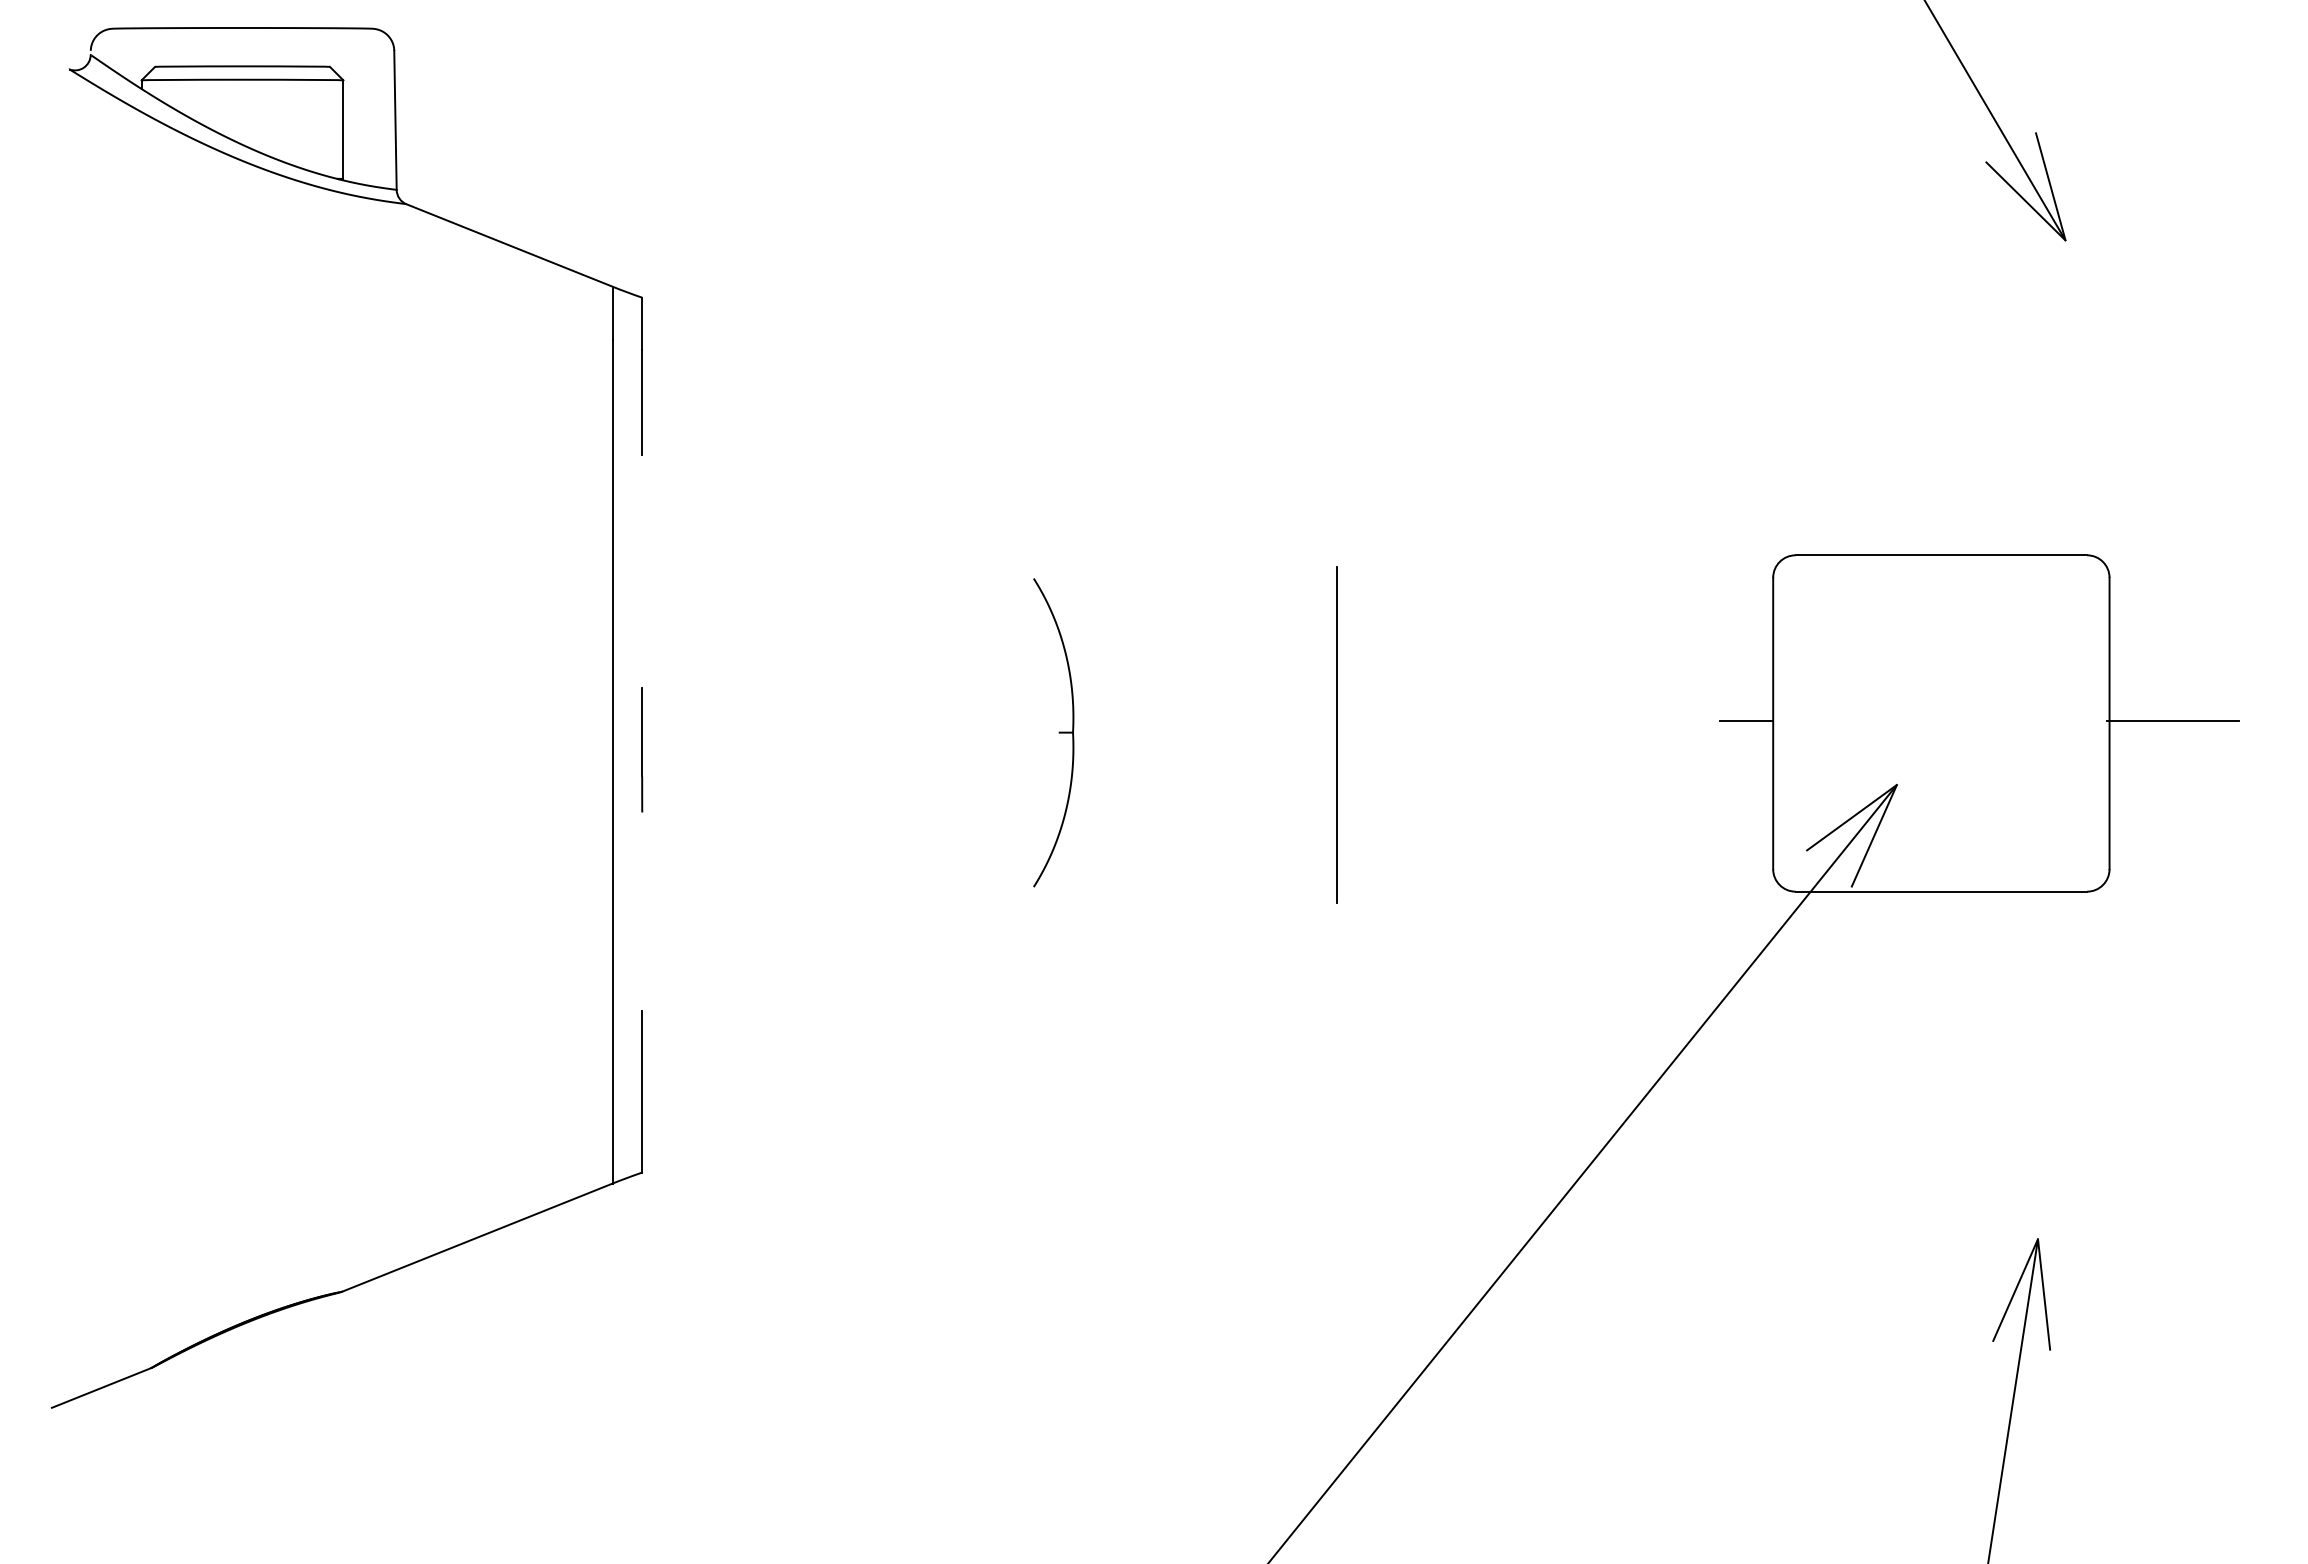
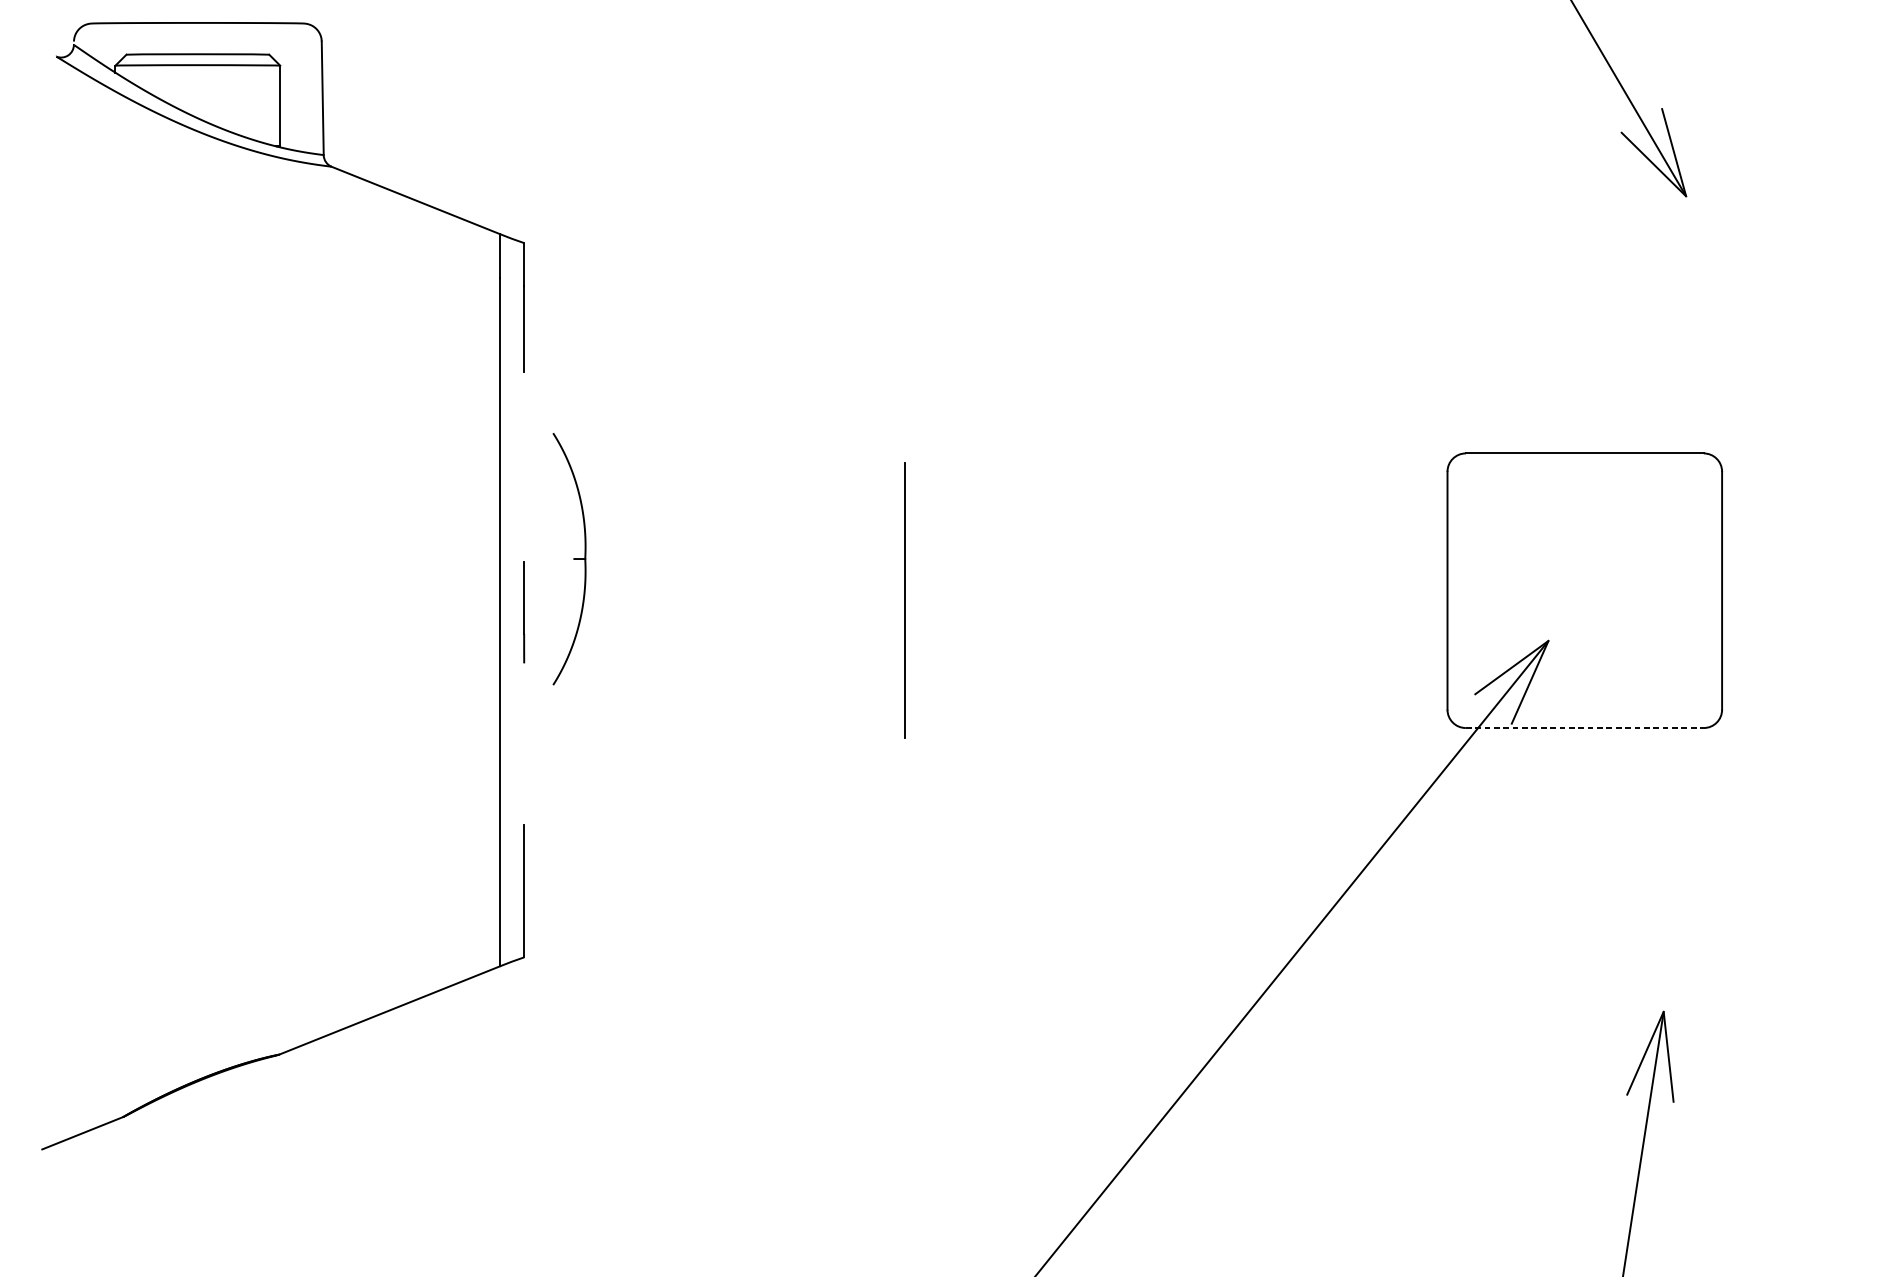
line: (1746, 721) -> (1425, 589), removed
line: (2172, 721) -> (1773, 589), removed
part: (1053, 732) -> (569, 558), moved
line: (1336, 734) -> (904, 599), moved
line: (1941, 891) -> (1584, 727), solid -> dashed

